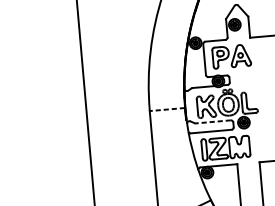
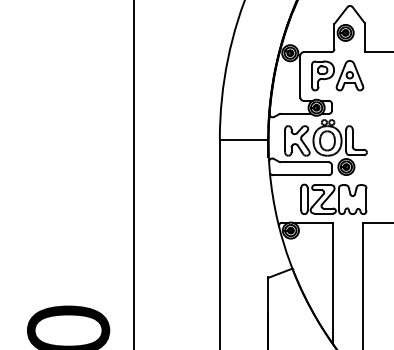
line: (167, 109) -> (243, 140), dashed -> solid
line: (213, 122) -> (304, 162), dashed -> solid
part: (225, 147) -> (333, 198), moved

